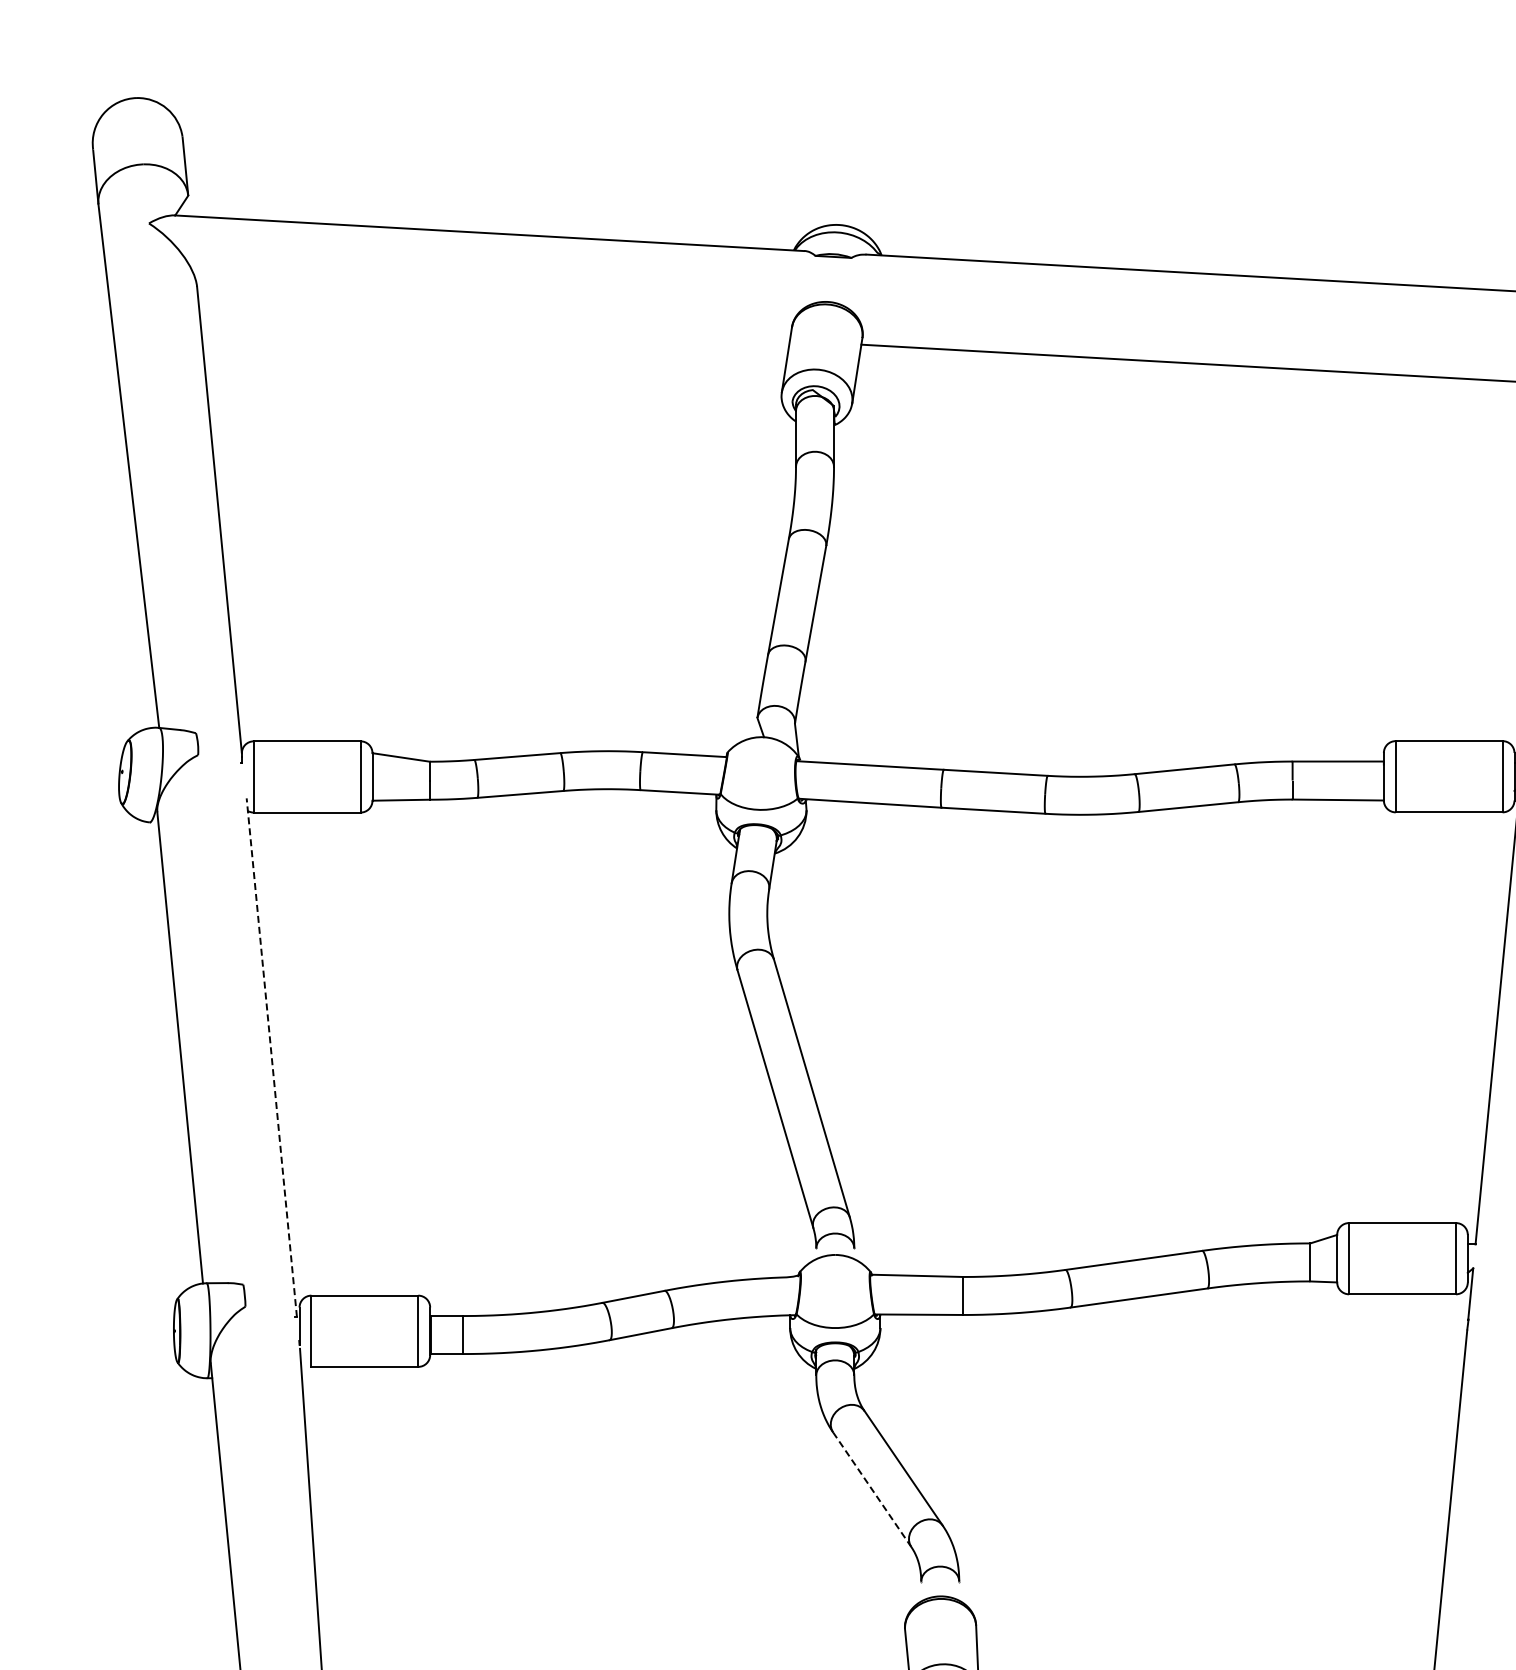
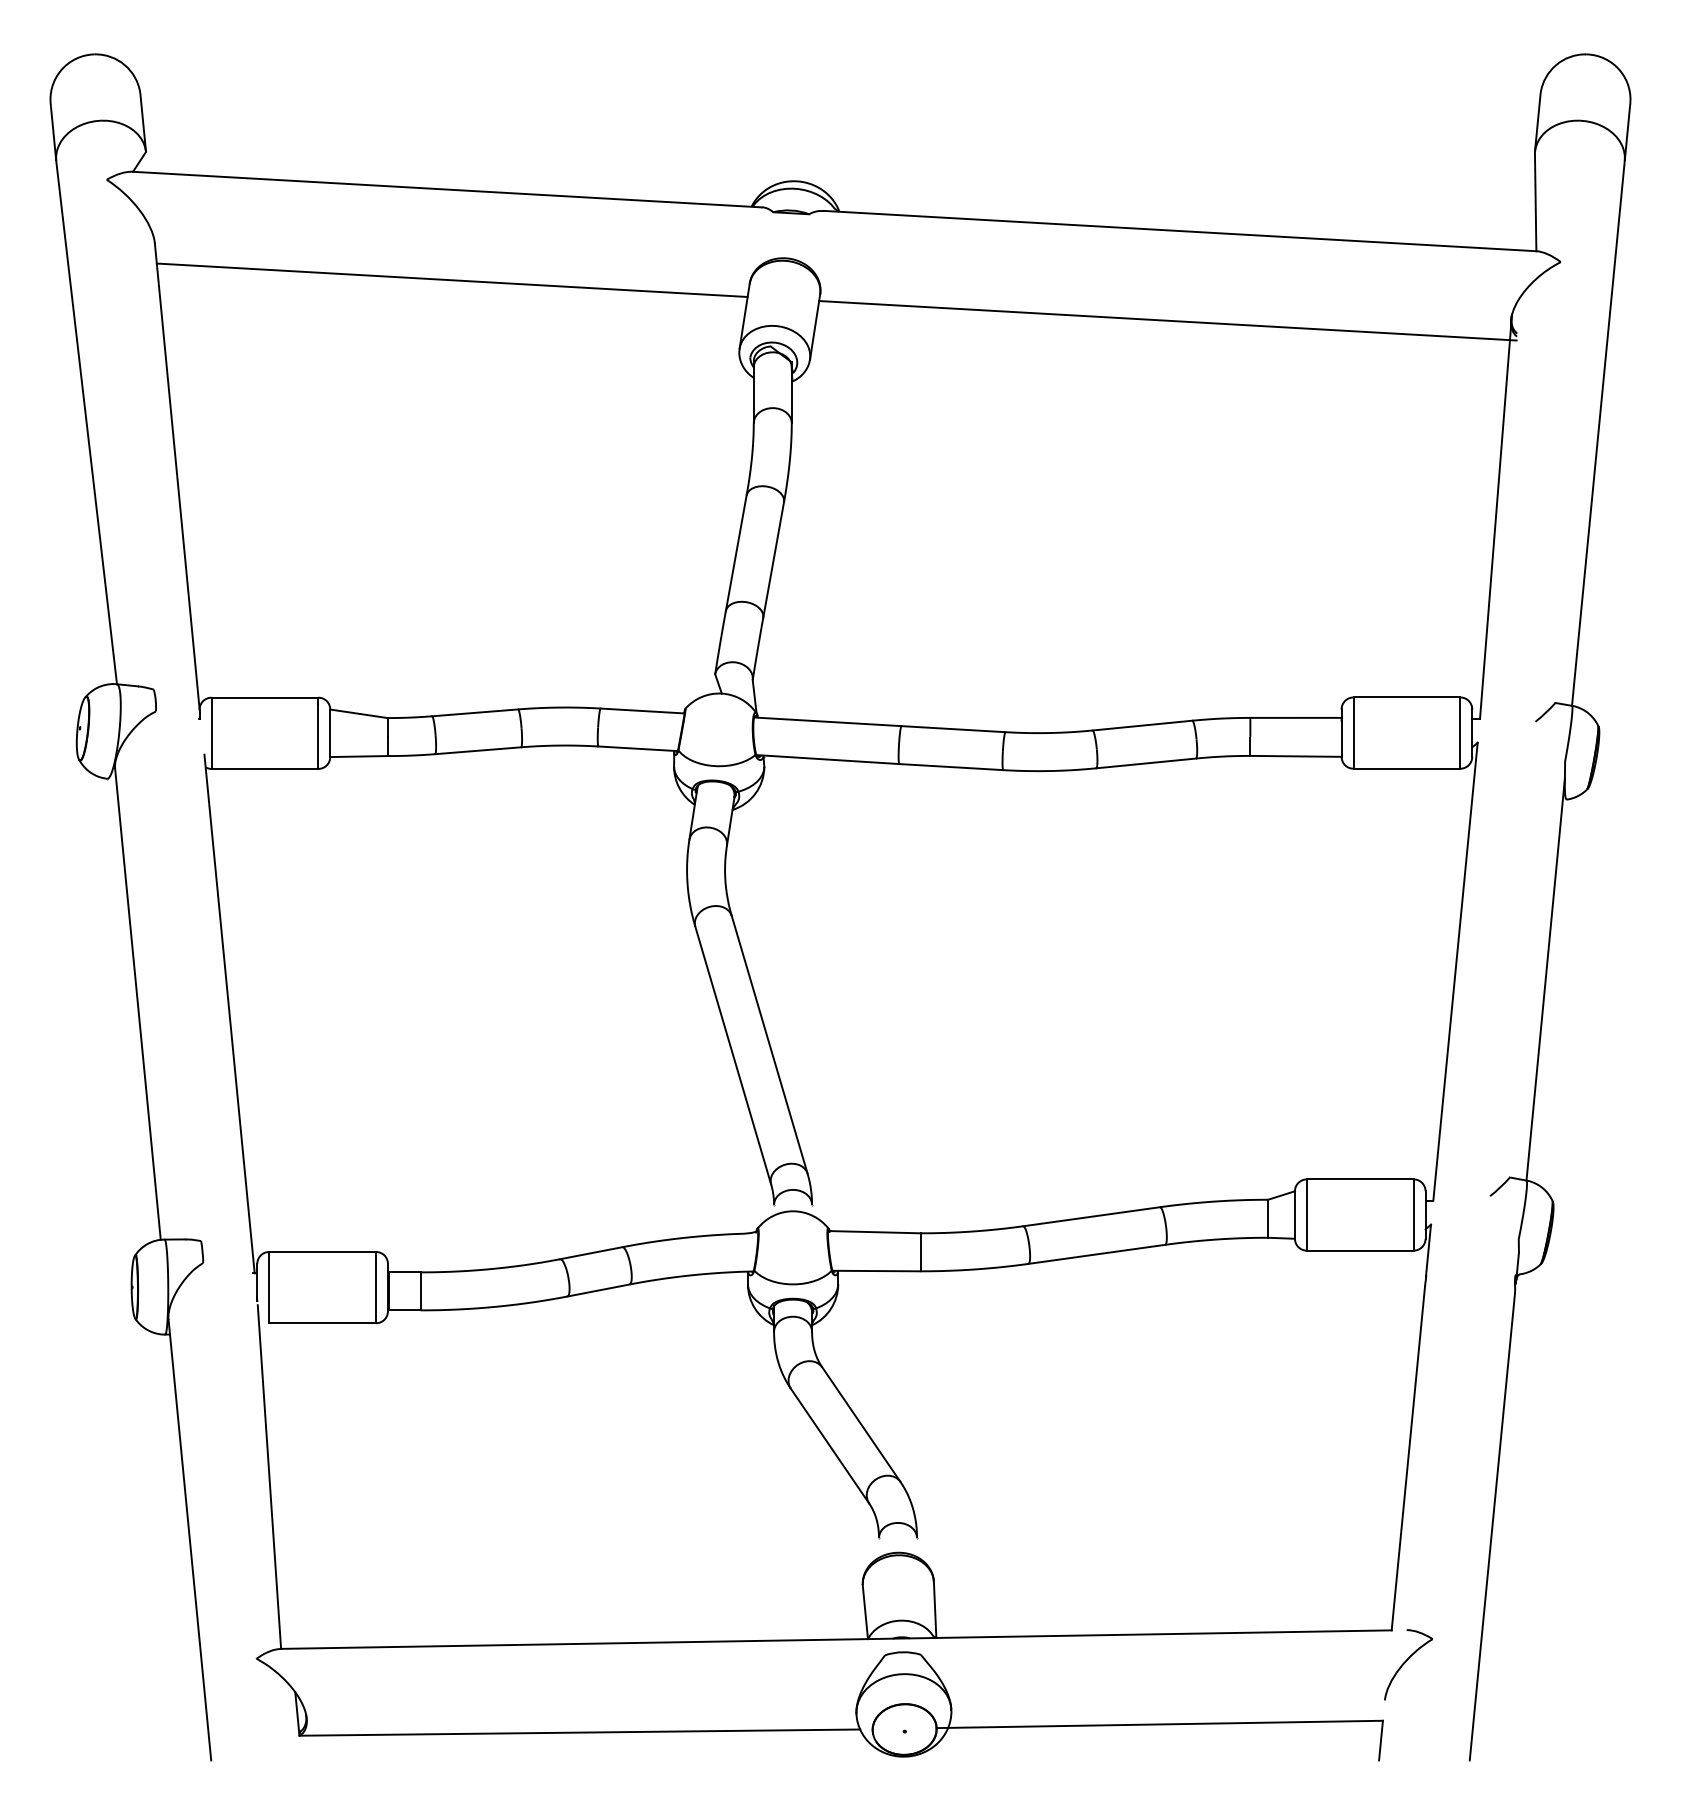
line: (493, 324) -> (451, 280), added
line: (271, 1058) -> (229, 1014), dashed -> solid
line: (872, 1490) -> (830, 1446), dashed -> solid

